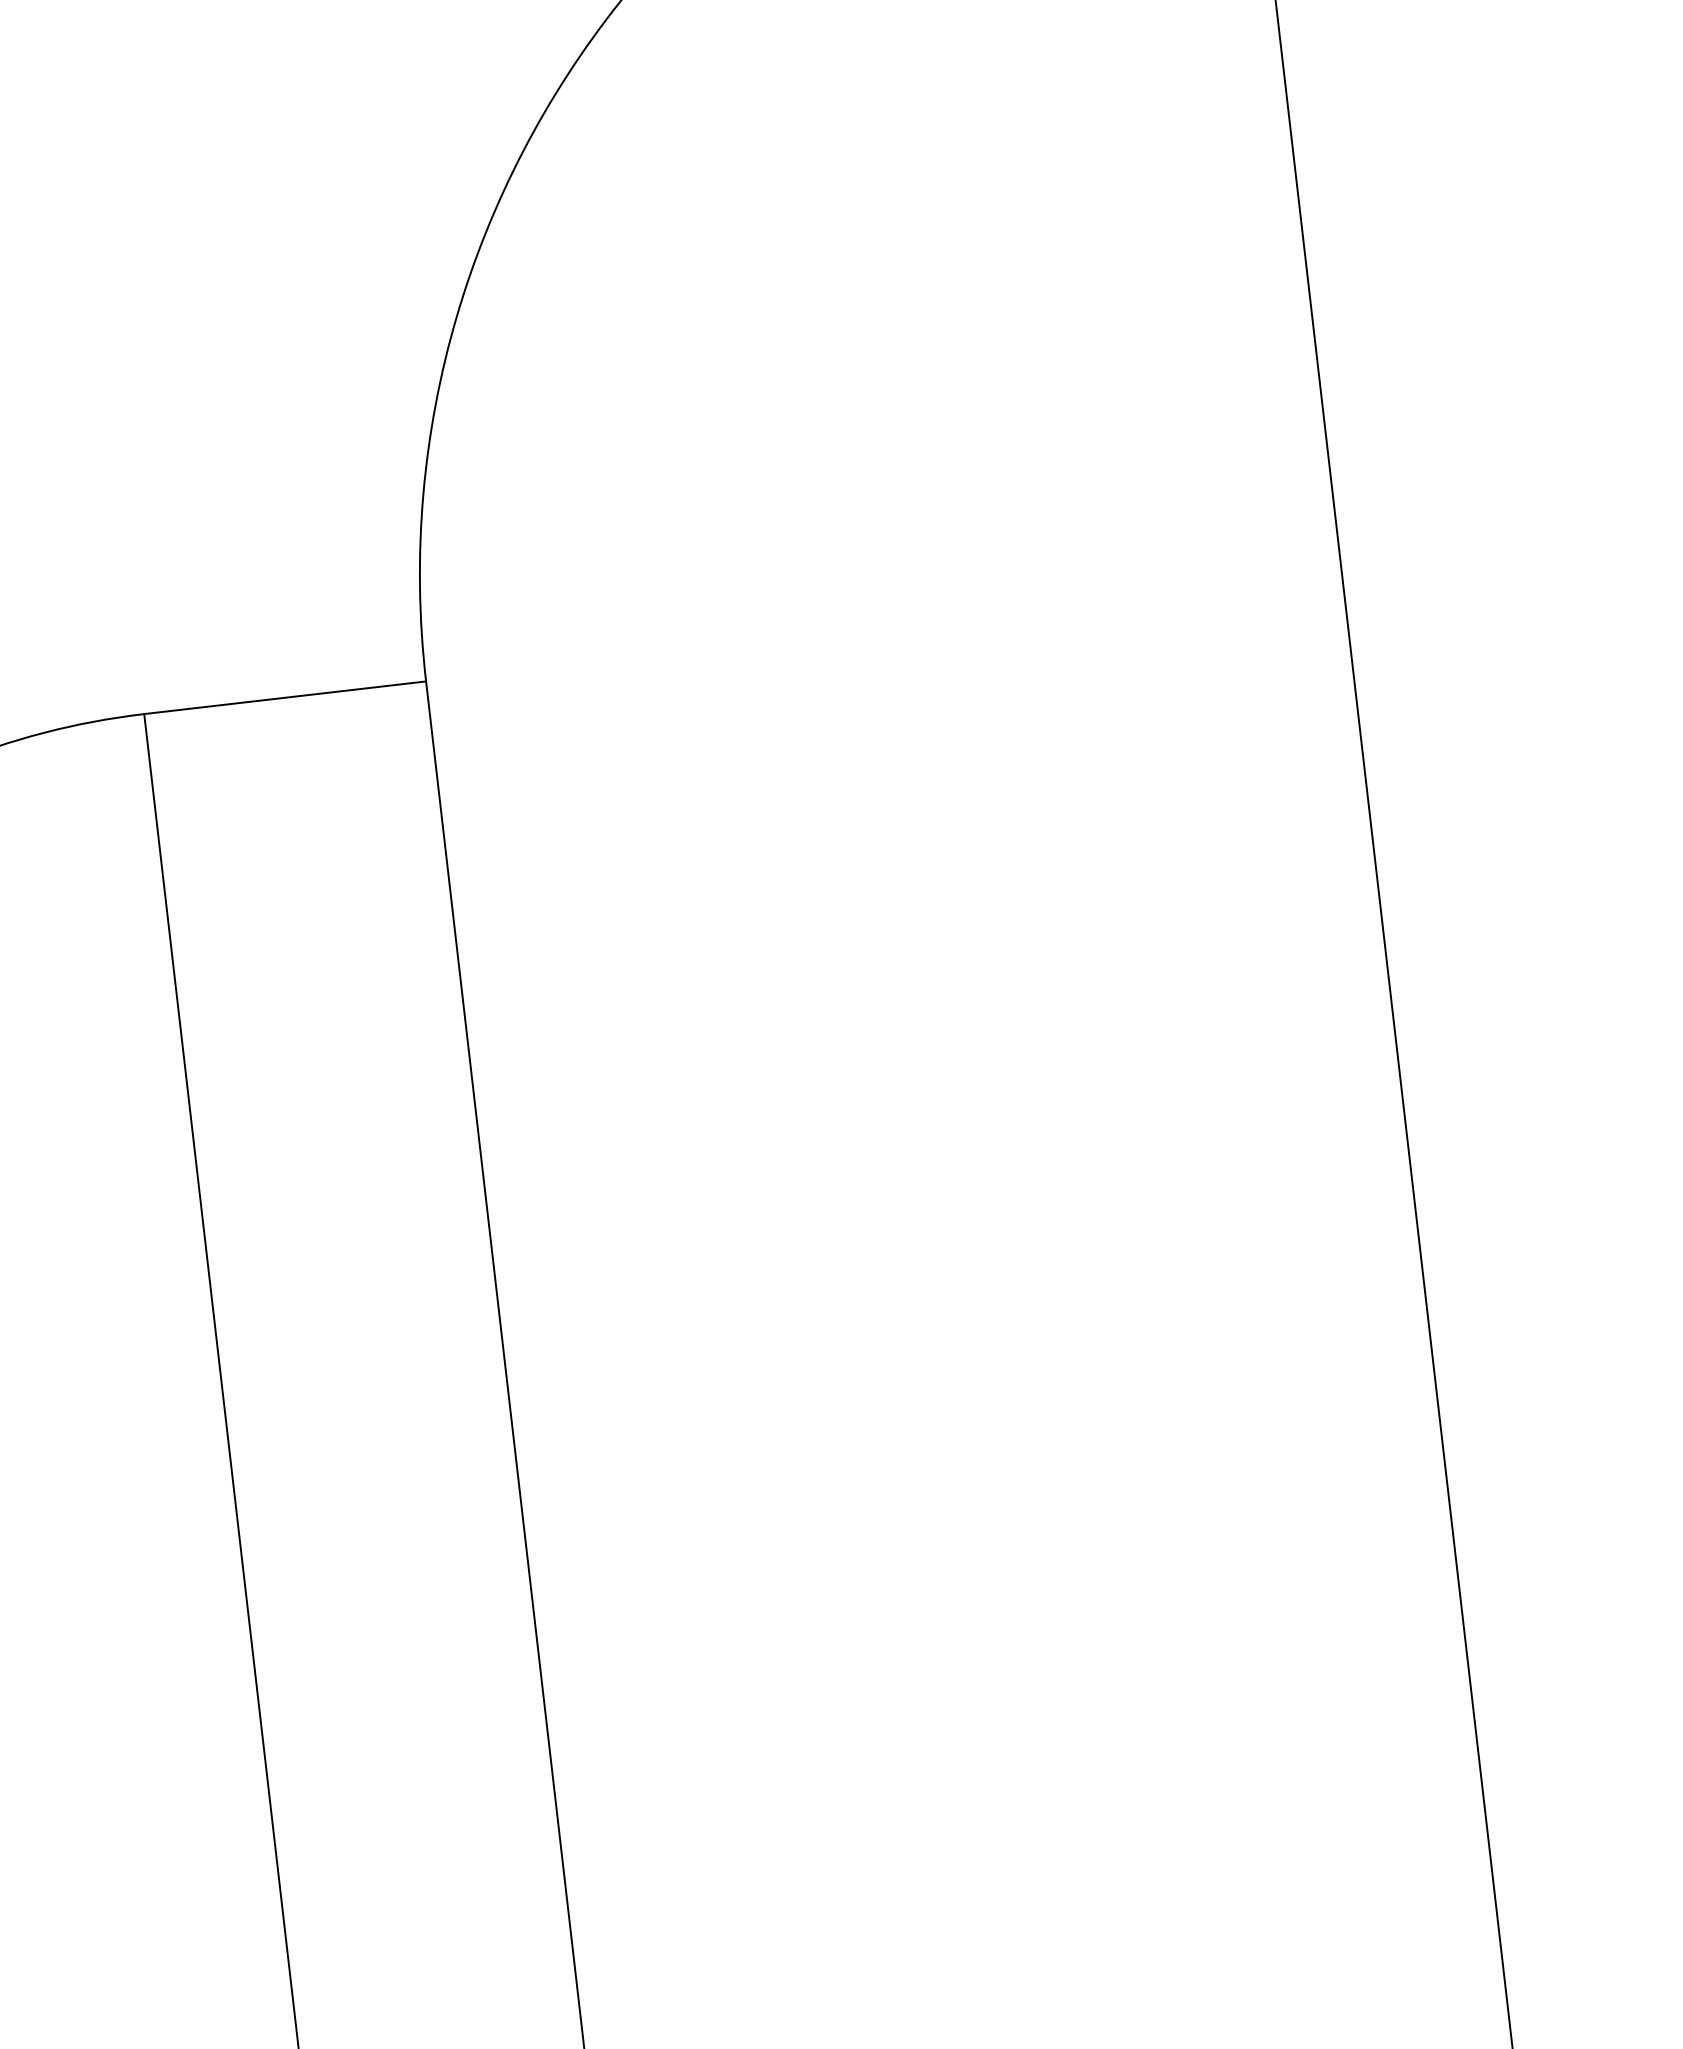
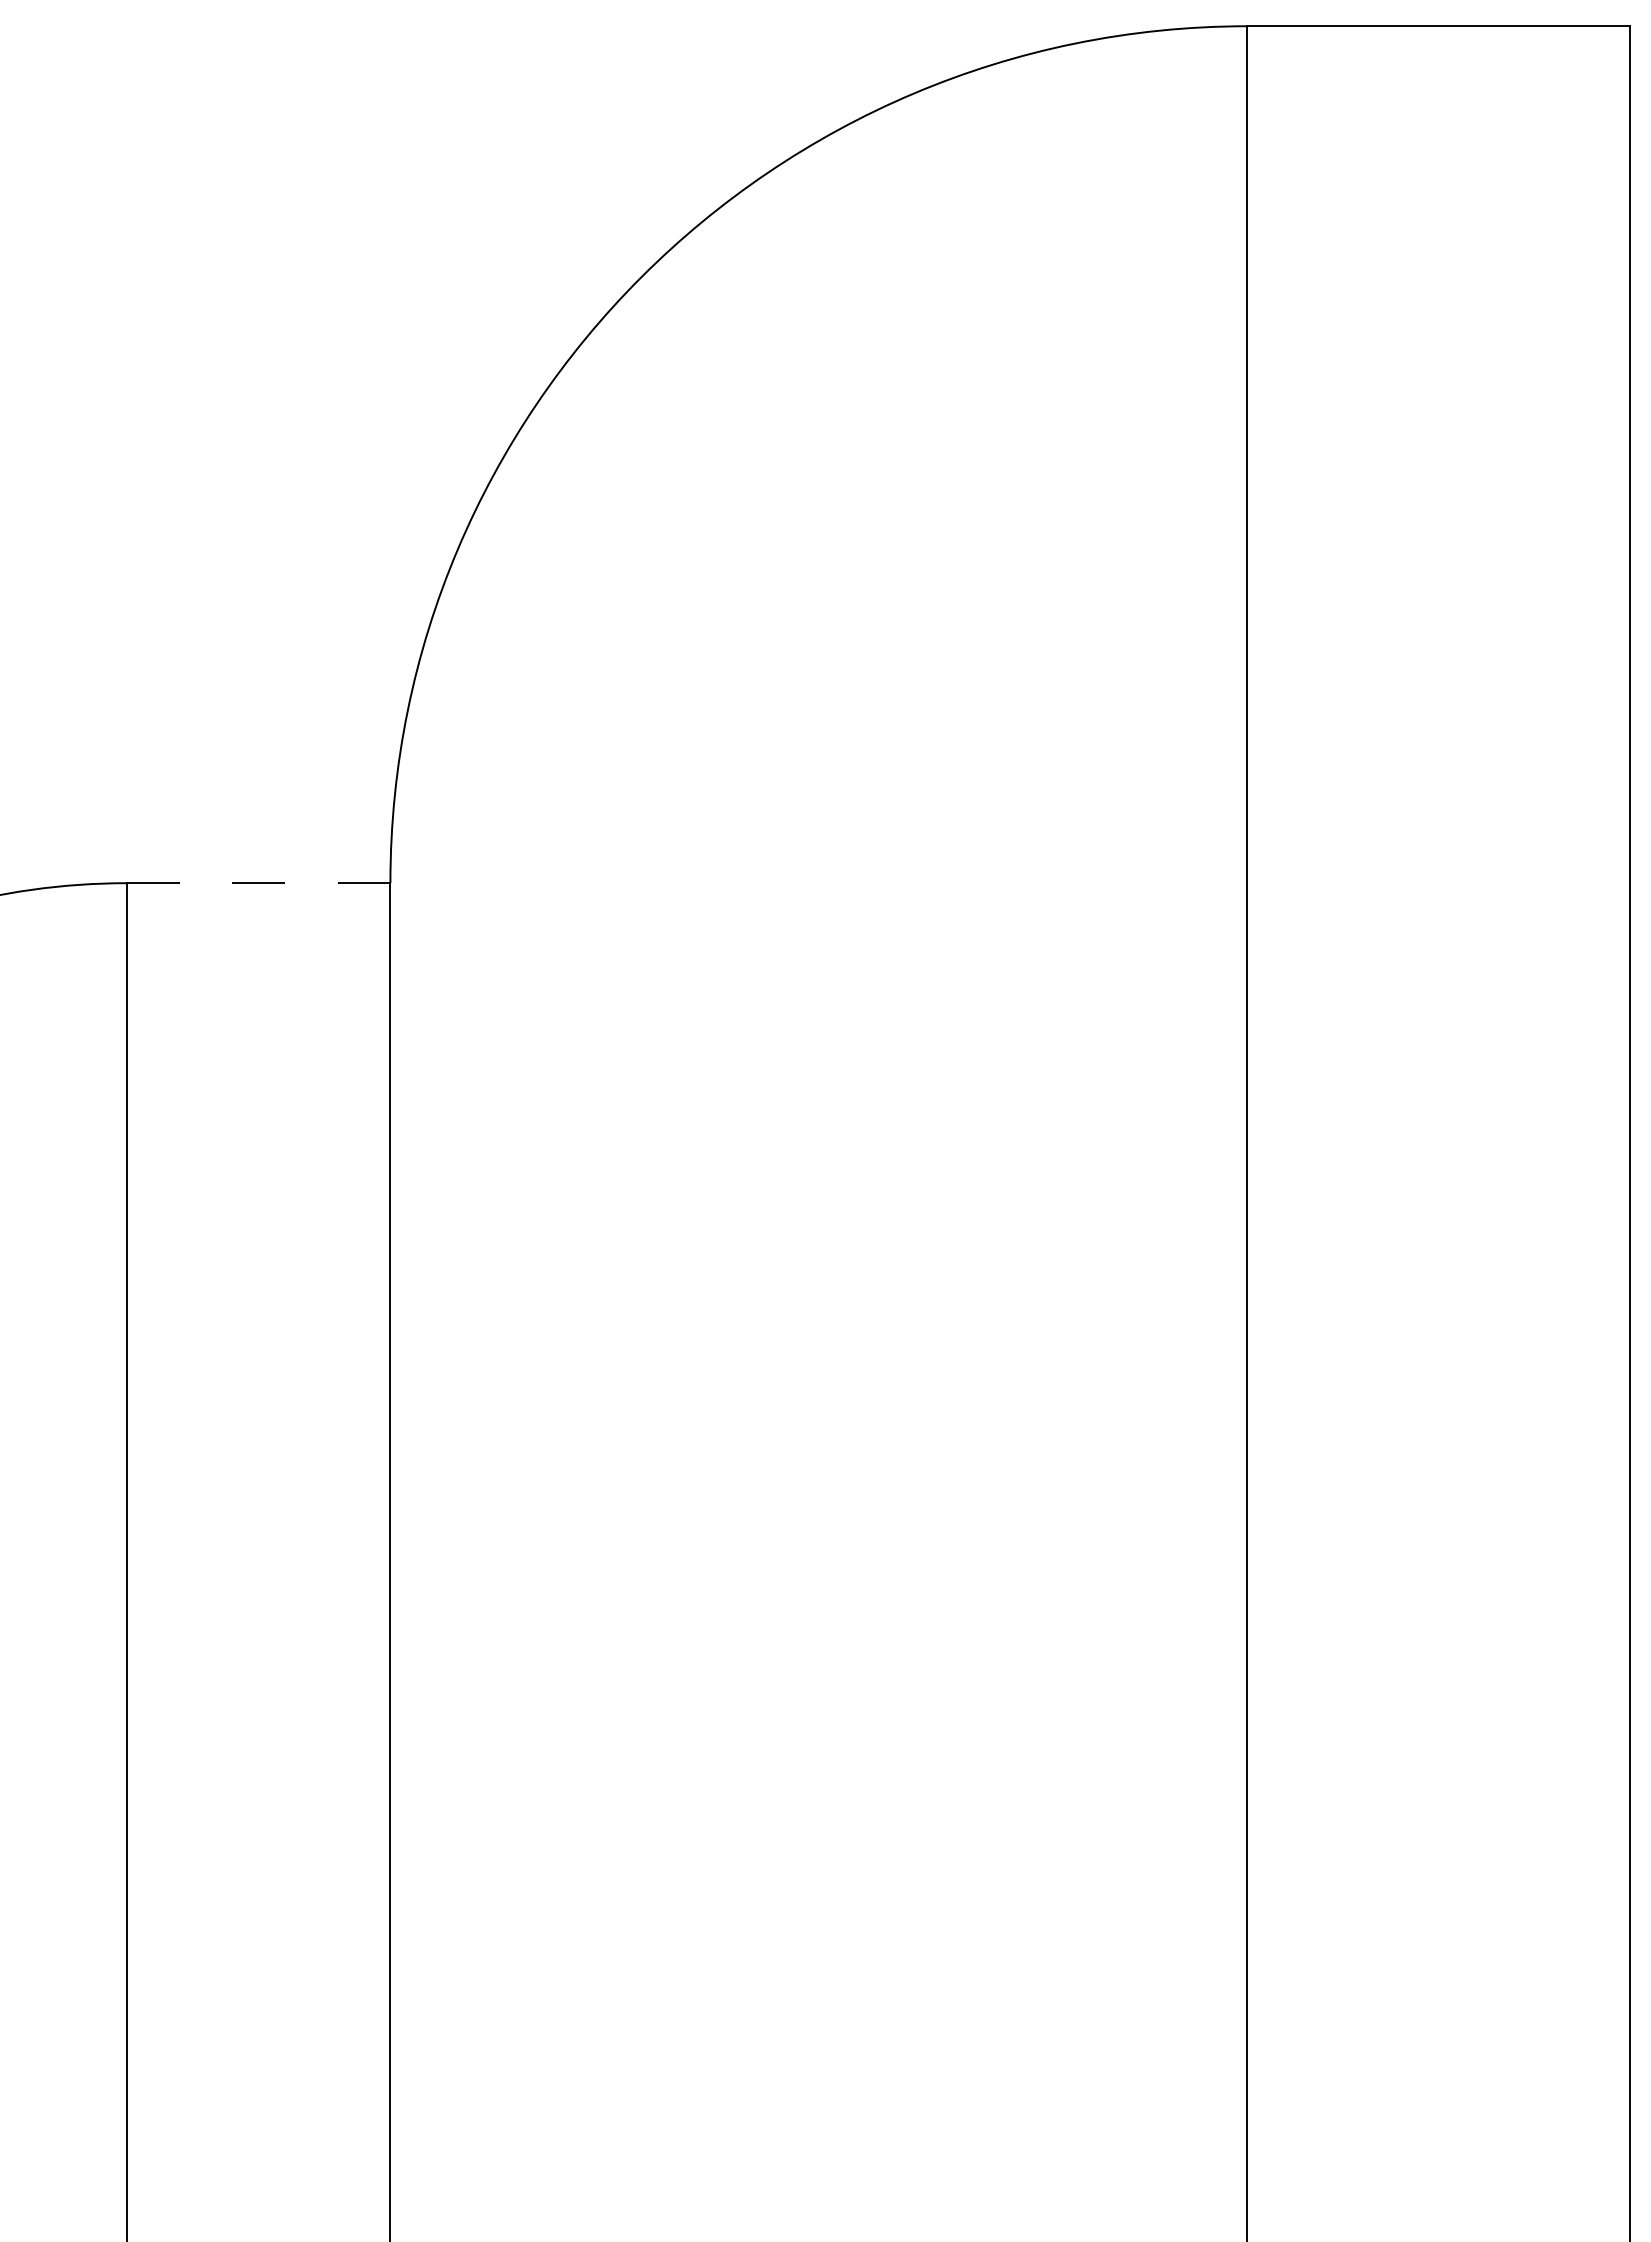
line: (285, 698) -> (258, 883), solid -> dashed

